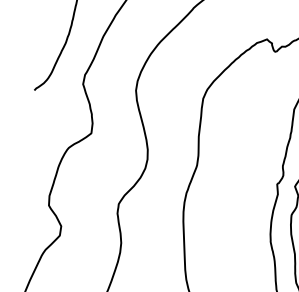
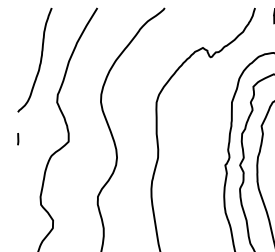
line: (31, 123) -> (18, 139), added

